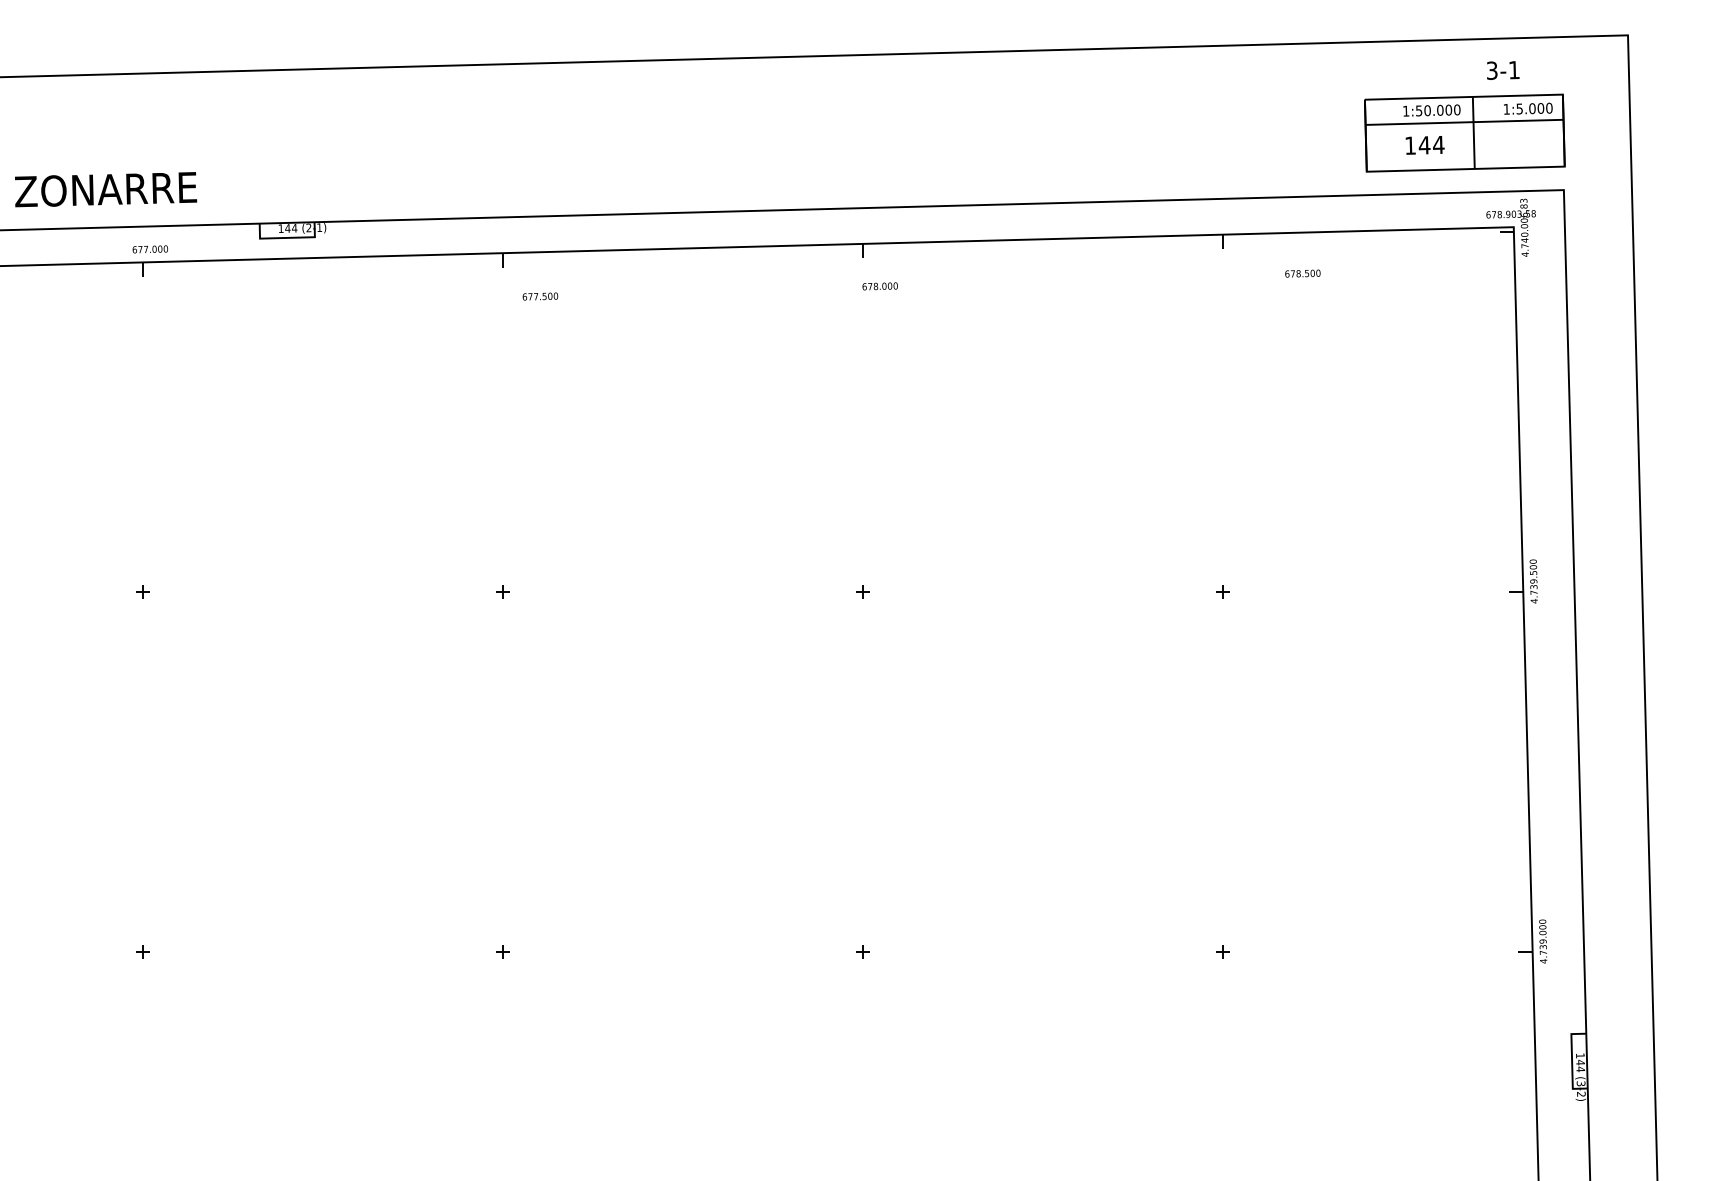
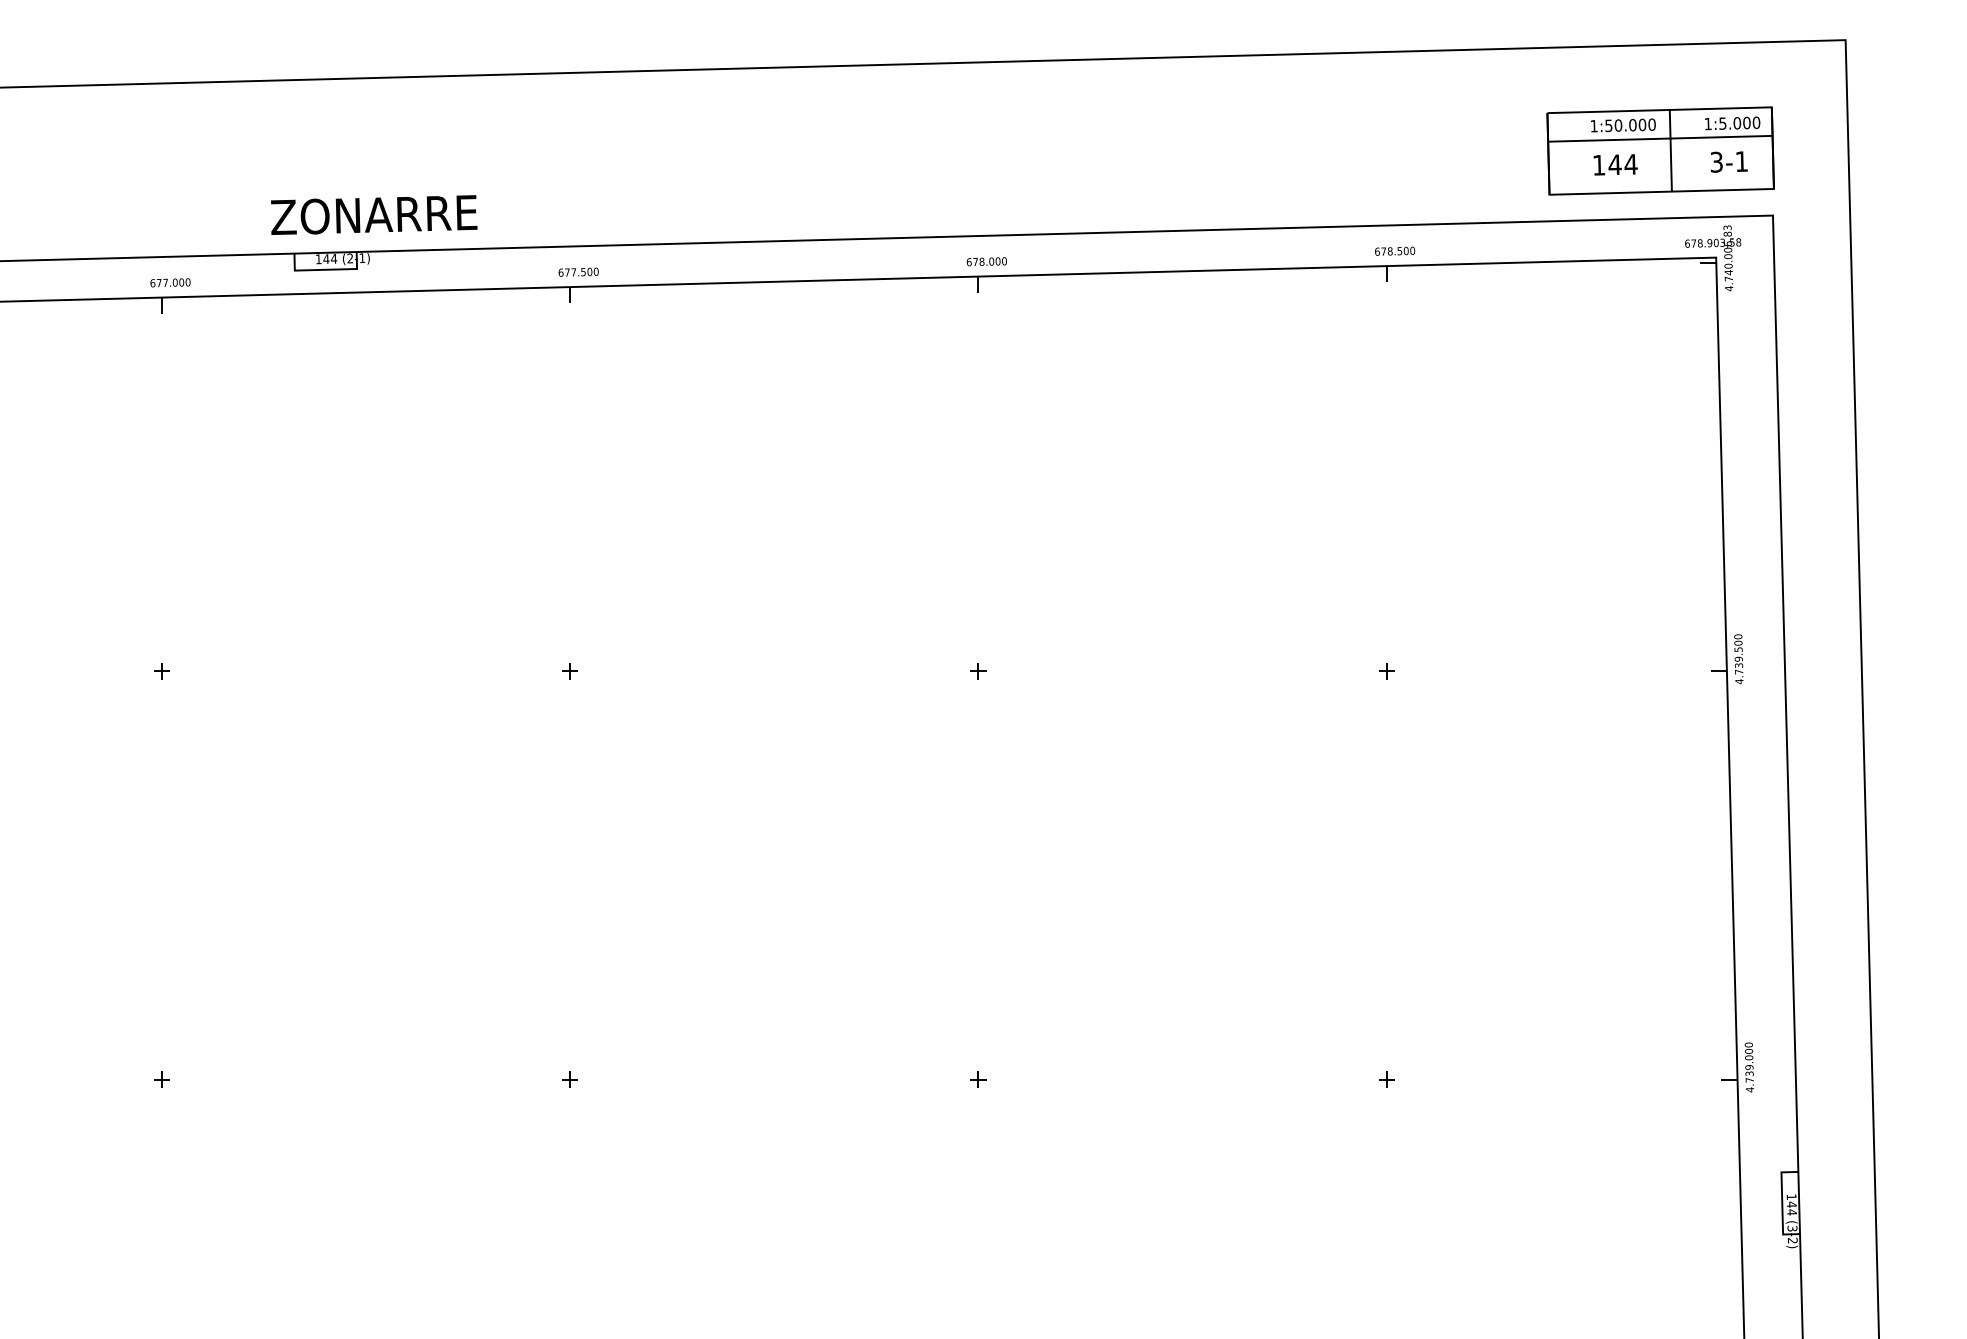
text: (1502, 70) -> (1728, 161), moved
text: (106, 189) -> (374, 214), moved
text: (1303, 272) -> (1395, 250), moved
text: (879, 286) -> (986, 261), moved
text: (540, 295) -> (578, 271), moved

